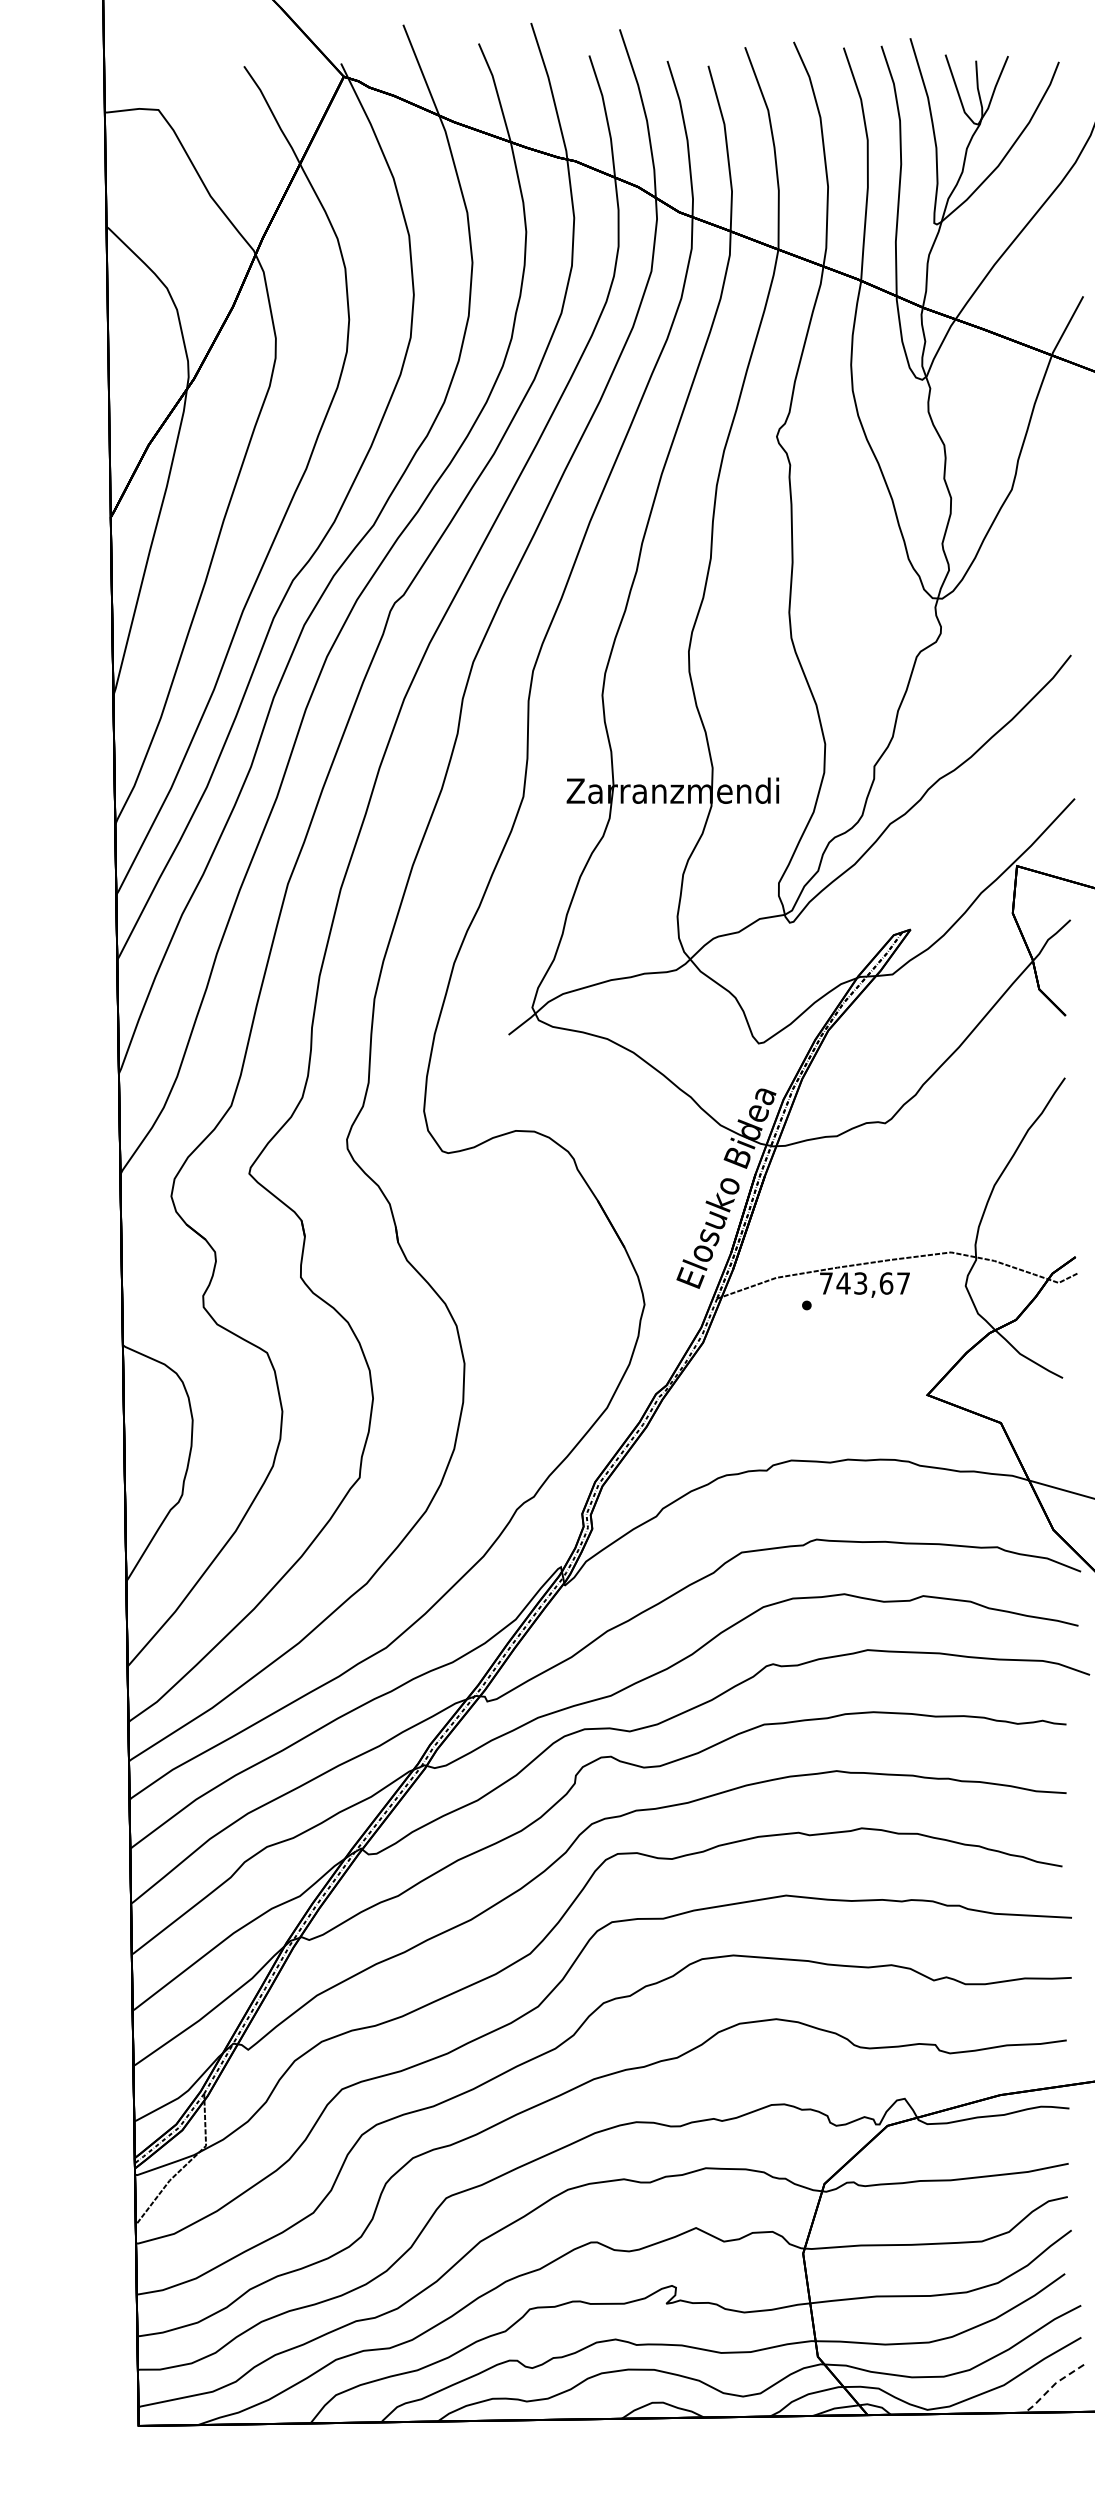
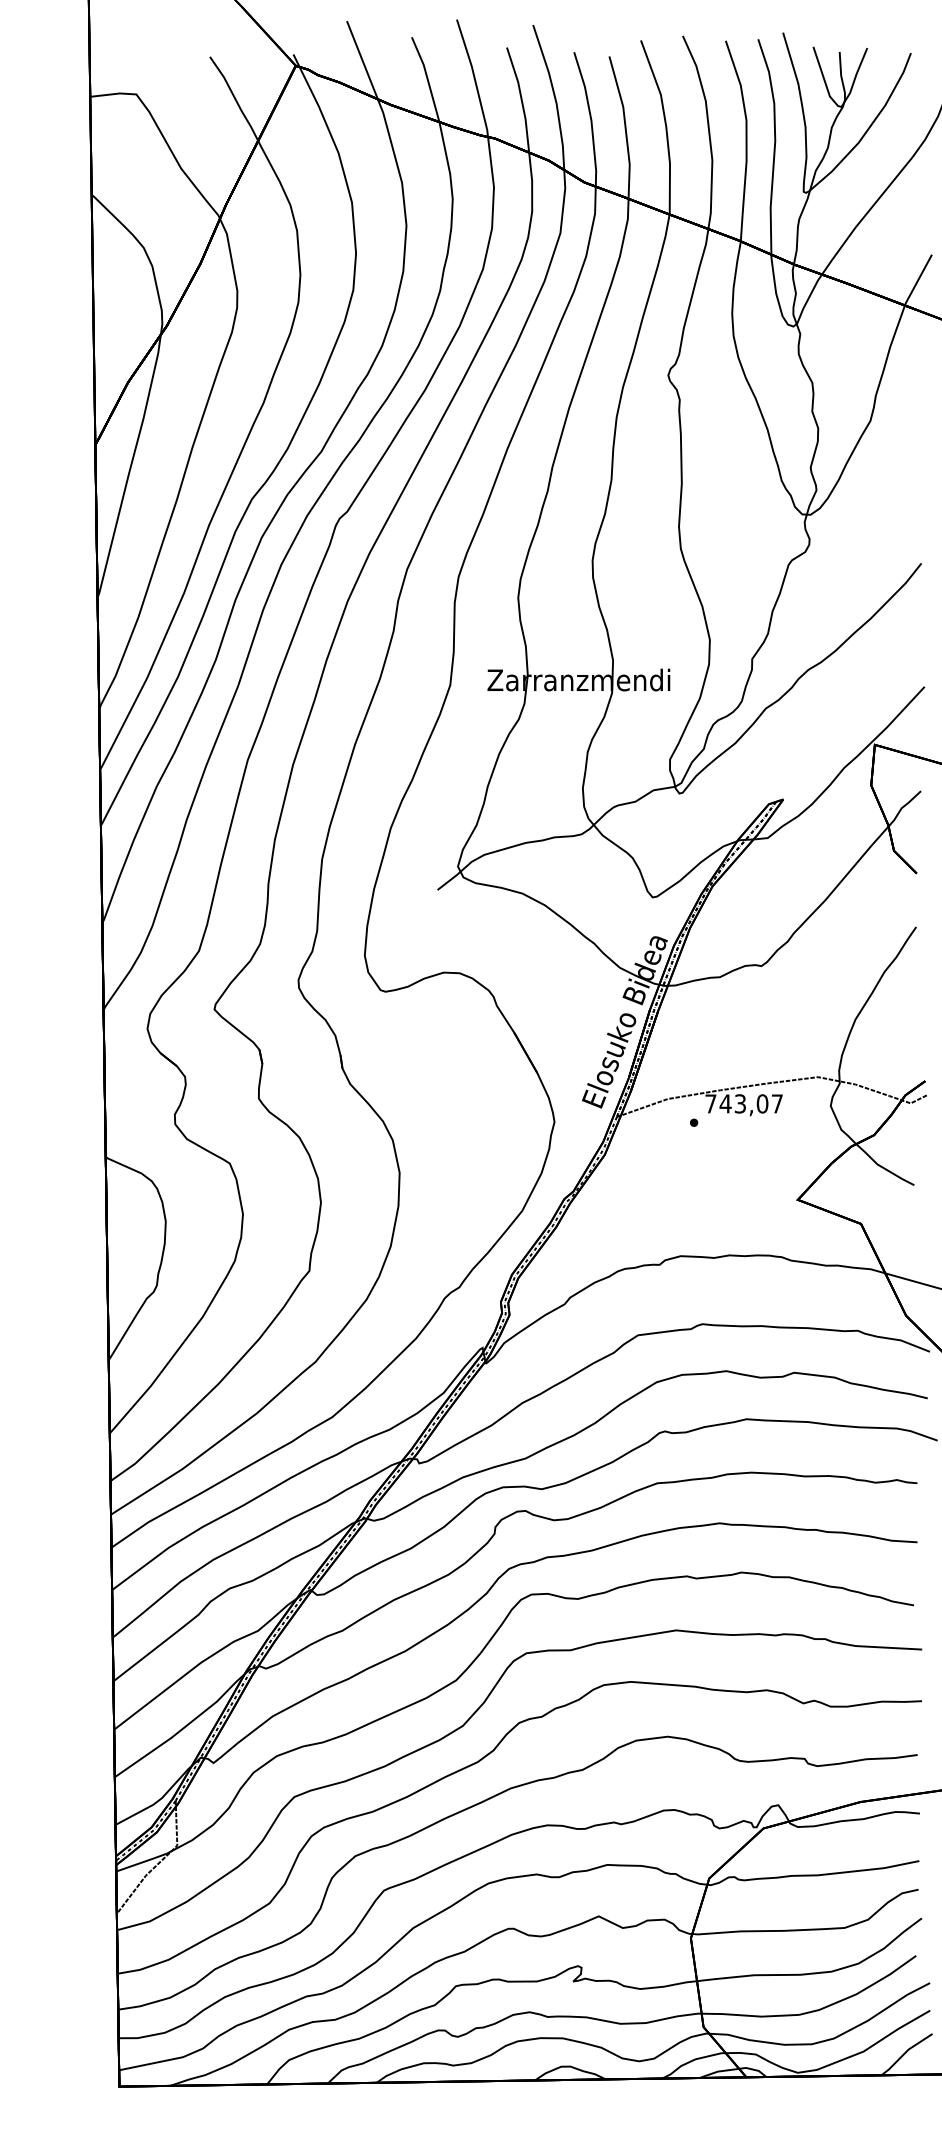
text: (886, 1283) -> (762, 1103), 743,67 -> 743,07
line: (1052, 2386) -> (905, 2052), dashed -> solid

